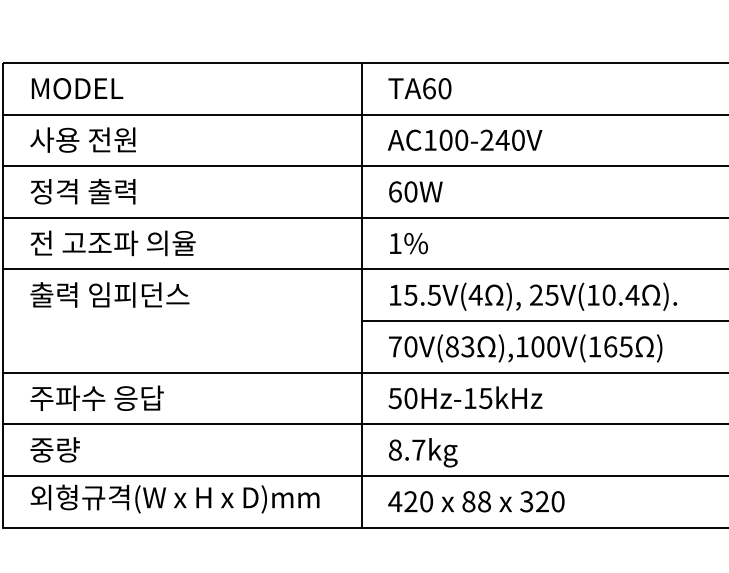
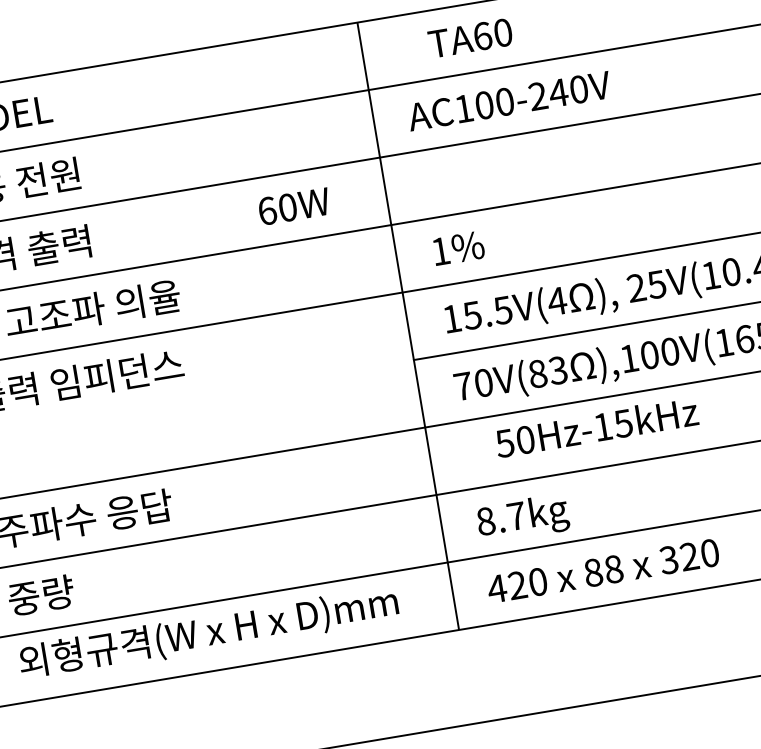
text: (419, 88) -> (469, 38), moved
text: (415, 191) -> (293, 206), moved
text: (465, 397) -> (596, 426), moved

